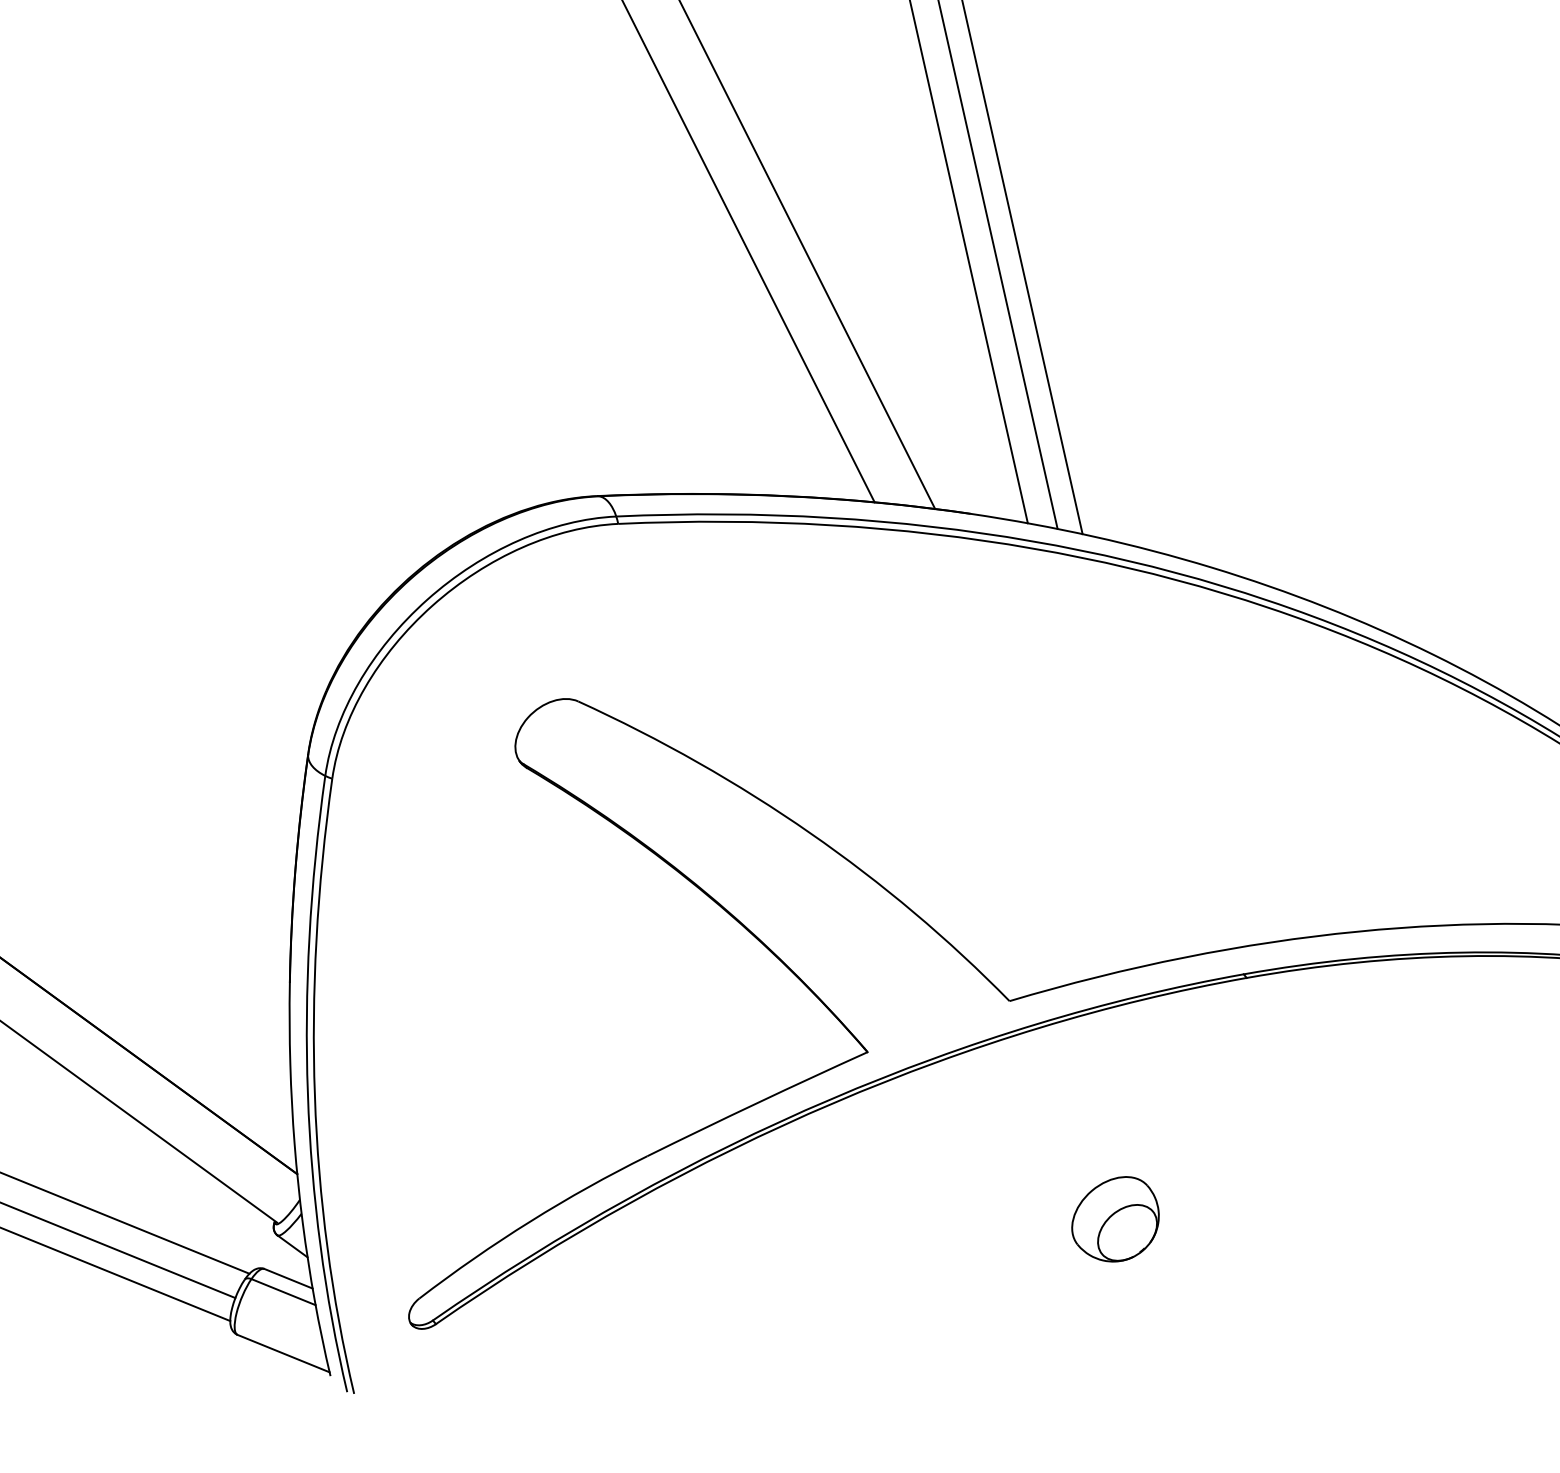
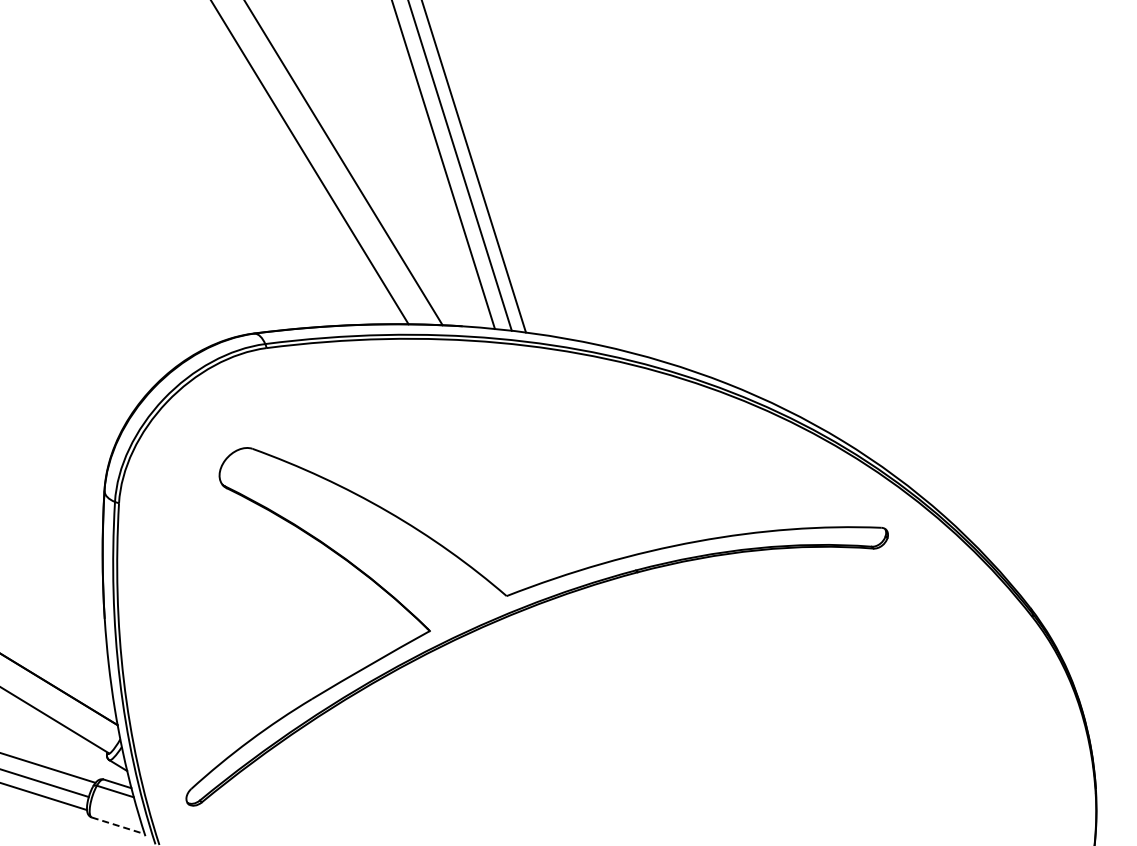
part: (1115, 1218) -> (575, 712), removed
line: (284, 1353) -> (118, 825), solid -> dashed

